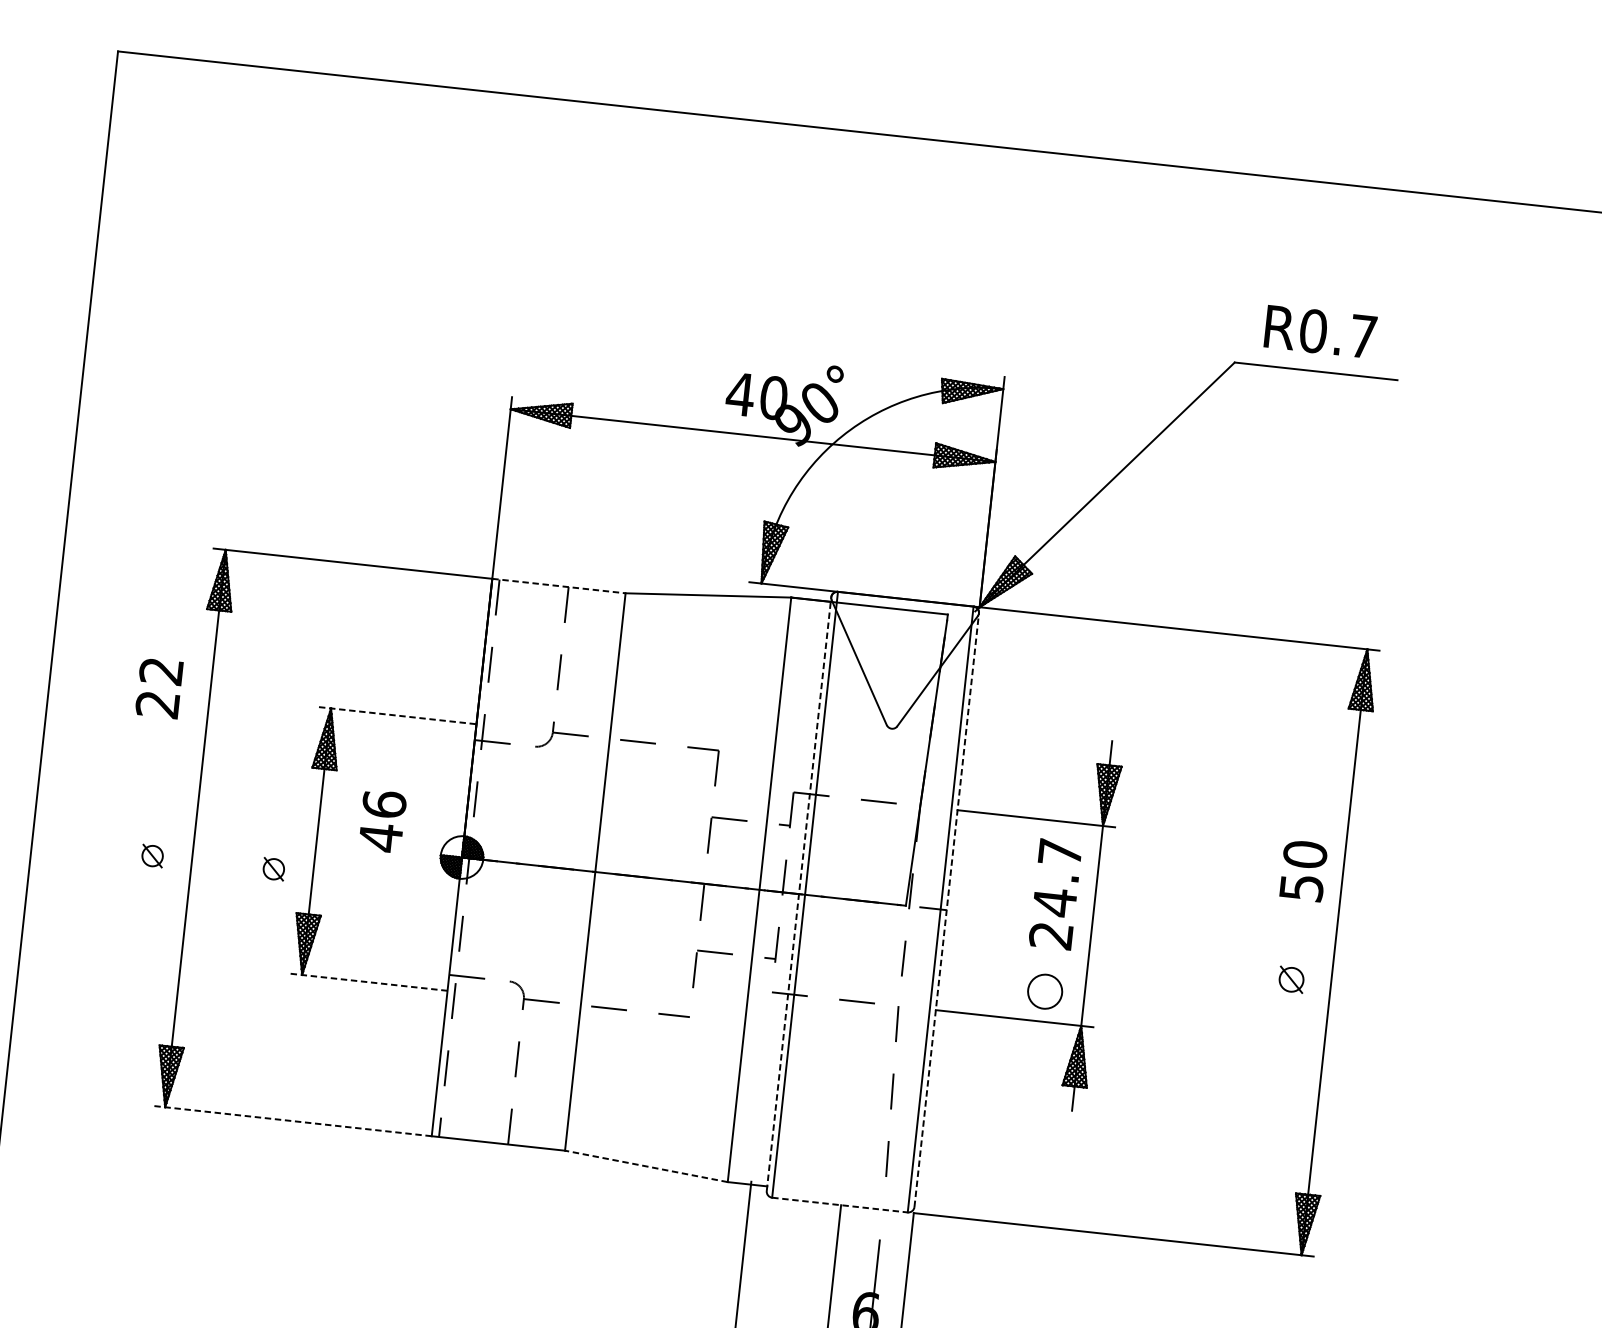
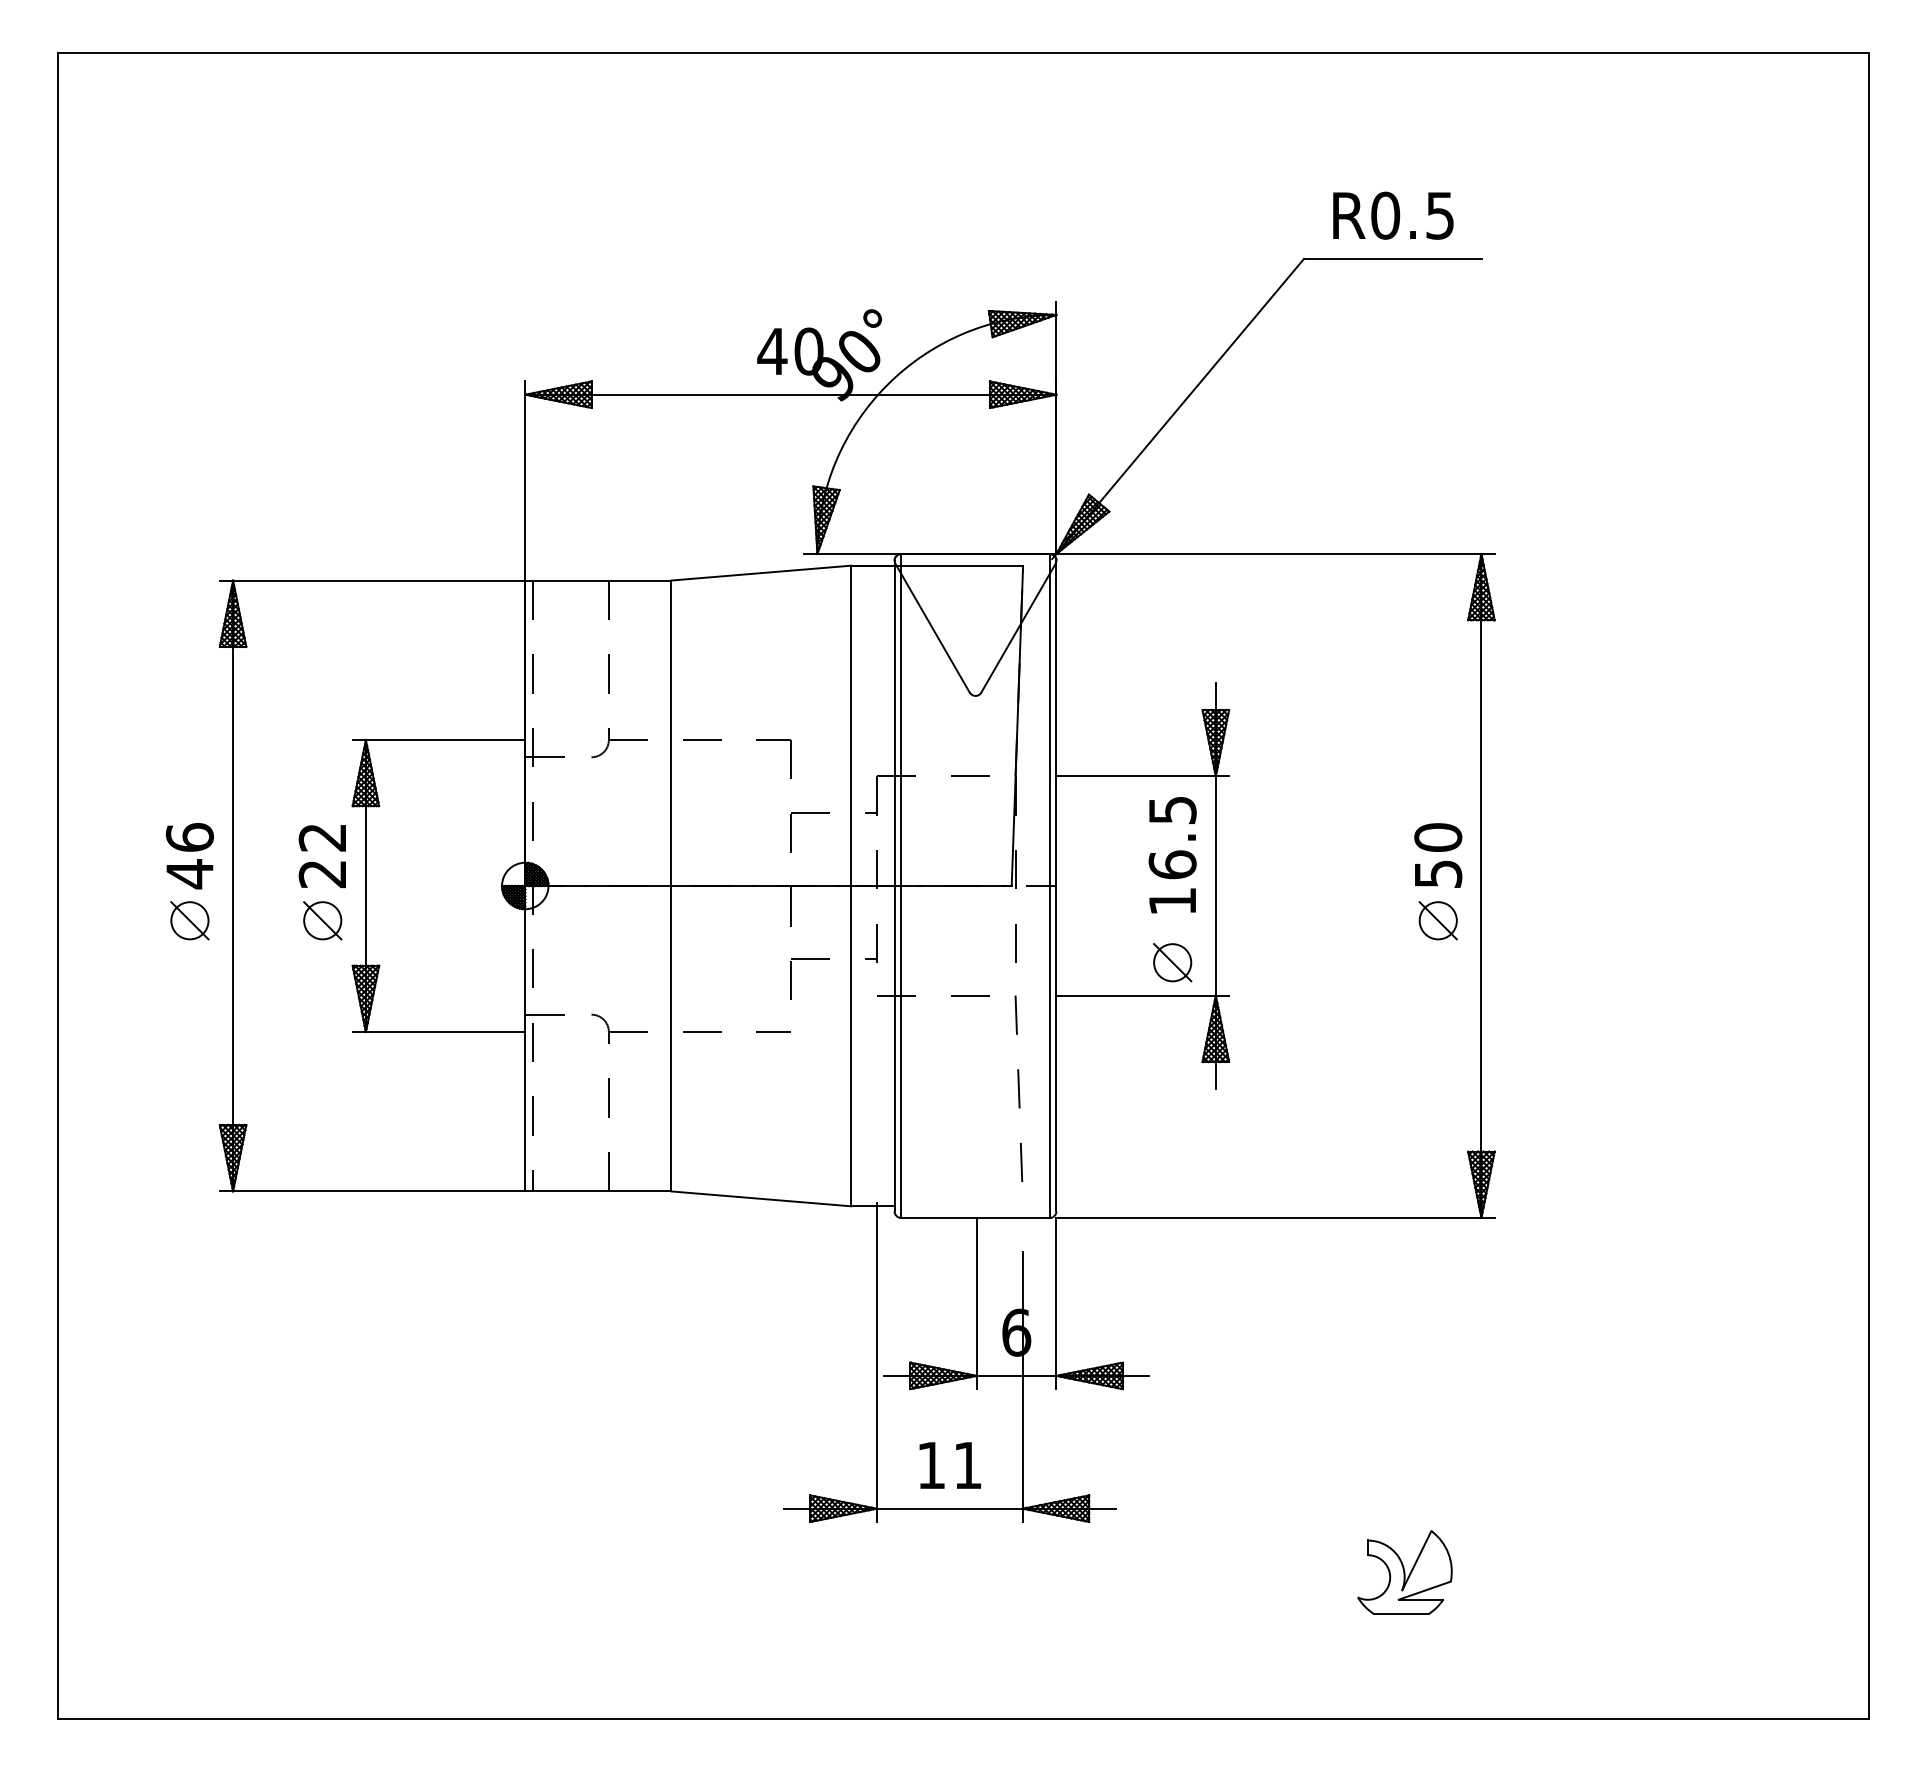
text: (1362, 336) -> (1439, 215), R0.7 -> R0.5
line: (559, 586) -> (598, 580), dashed -> solid
text: (158, 688) -> (321, 856), moved
line: (398, 715) -> (439, 739), dashed -> solid
text: (382, 821) -> (189, 856), moved
part: (152, 855) -> (189, 920), size x1.67
part: (273, 868) -> (322, 920), size x1.67
text: (1303, 870) -> (1438, 855), moved
line: (798, 893) -> (894, 885), dashed -> solid
text: (1055, 893) -> (1172, 855), 24.7 -> 16.5
line: (946, 909) -> (1056, 885), dashed -> solid
part: (1290, 979) -> (1437, 920), size x1.43
line: (368, 982) -> (438, 1032), dashed -> solid
line: (1045, 991) -> (1172, 962), added
line: (292, 1121) -> (372, 1191), dashed -> solid
line: (645, 1165) -> (760, 1198), dashed -> solid
line: (840, 1205) -> (976, 1218), dashed -> solid

